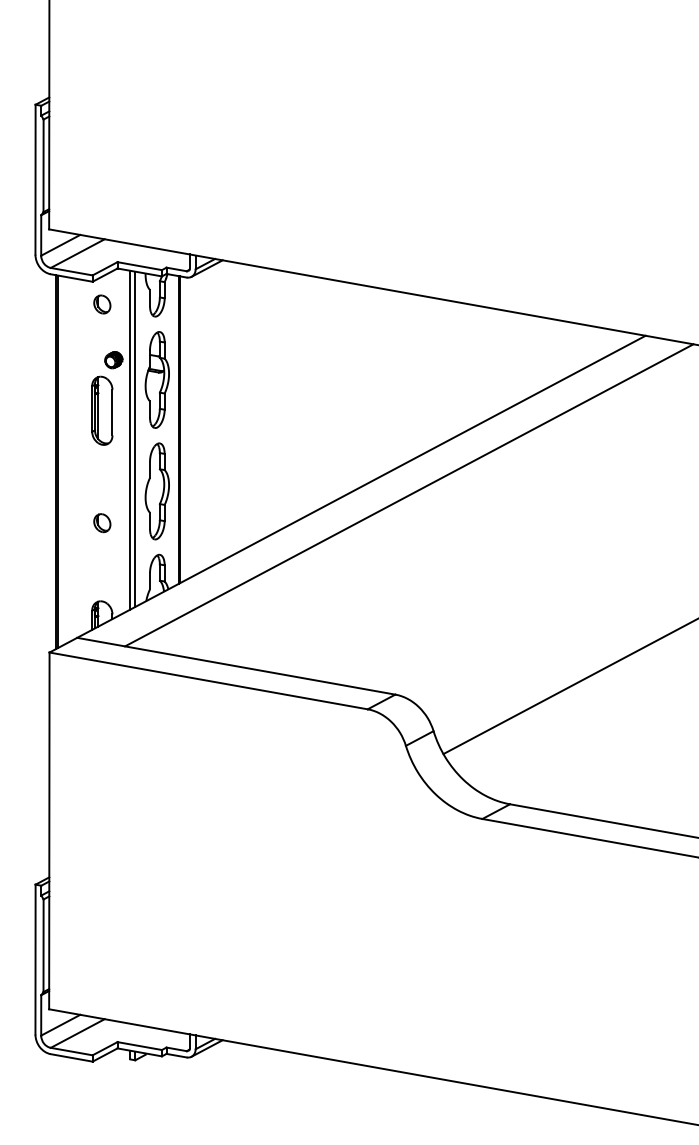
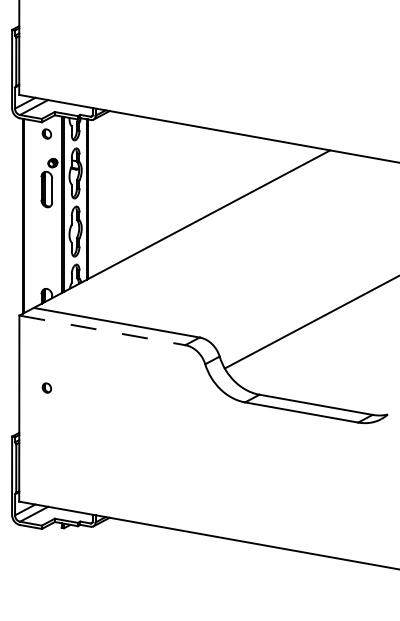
line: (408, 495) -> (206, 233), removed
part: (101, 521) -> (46, 387), moved
line: (208, 681) -> (102, 330), solid -> dashed

